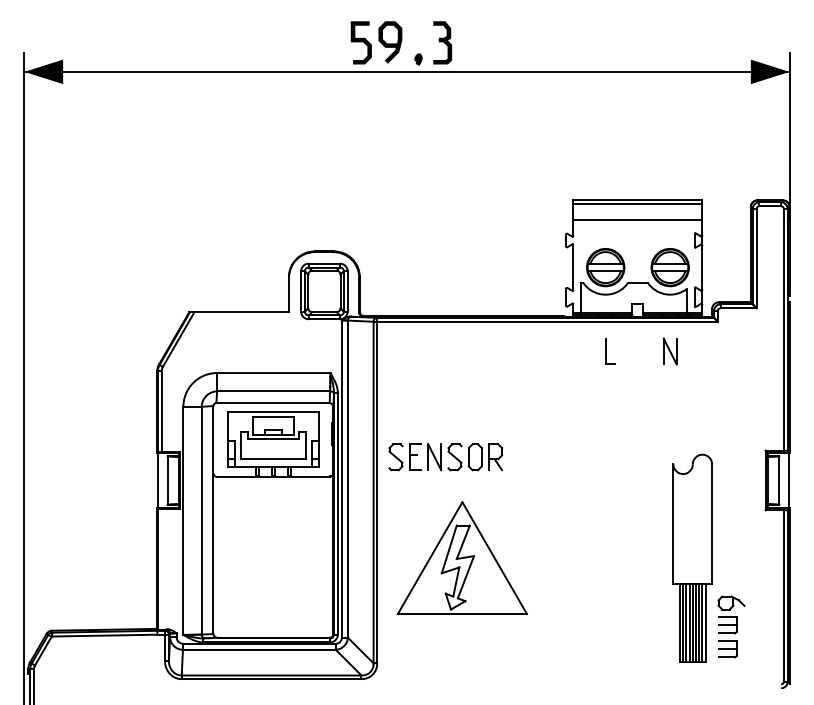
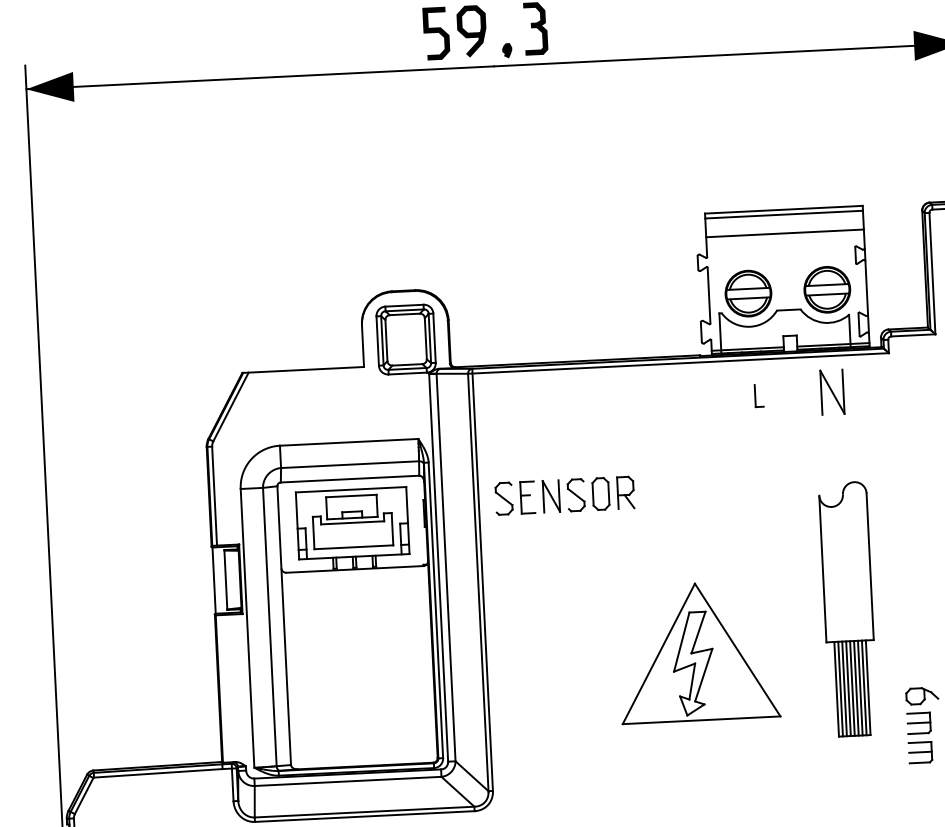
part: (610, 351) -> (759, 395), size x0.7
part: (669, 351) -> (831, 392), size x1.4
part: (445, 457) -> (564, 496), moved
part: (461, 557) -> (697, 651), moved
part: (692, 557) -> (848, 608), moved

